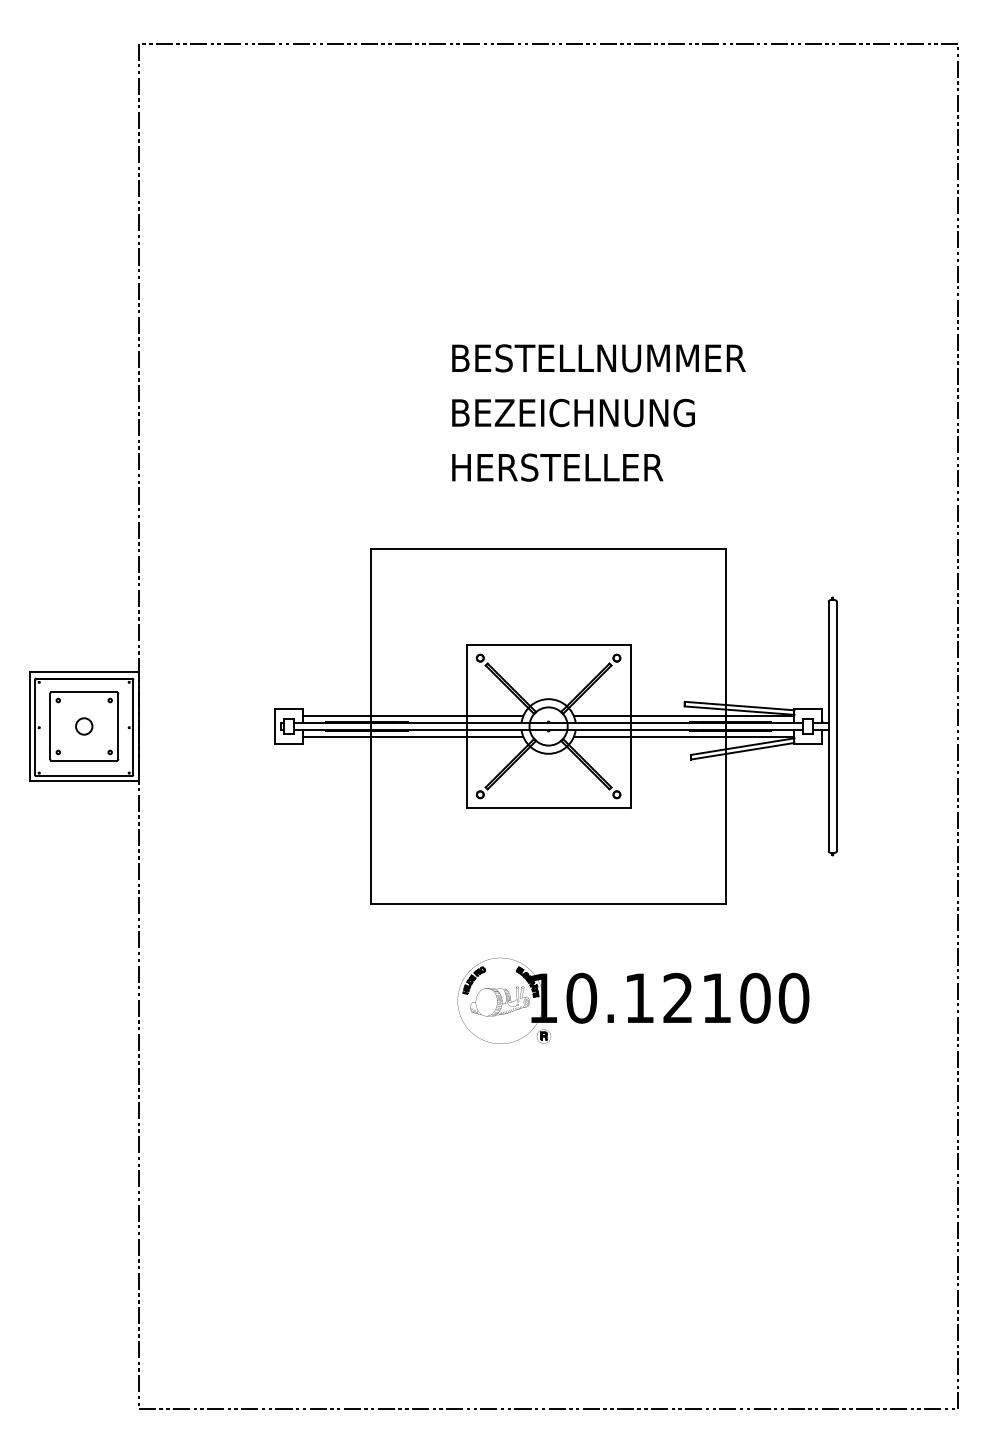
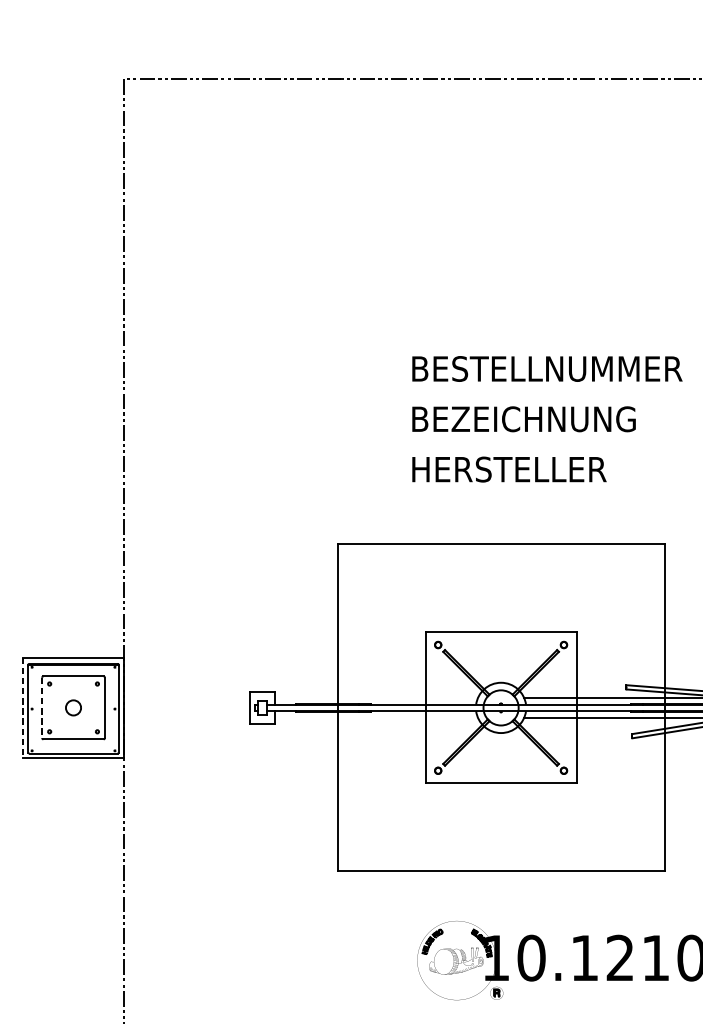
line: (412, 716) -> (375, 698), removed
line: (29, 726) -> (23, 707), solid -> dashed
line: (50, 726) -> (42, 707), solid -> dashed
line: (412, 736) -> (375, 717), removed

